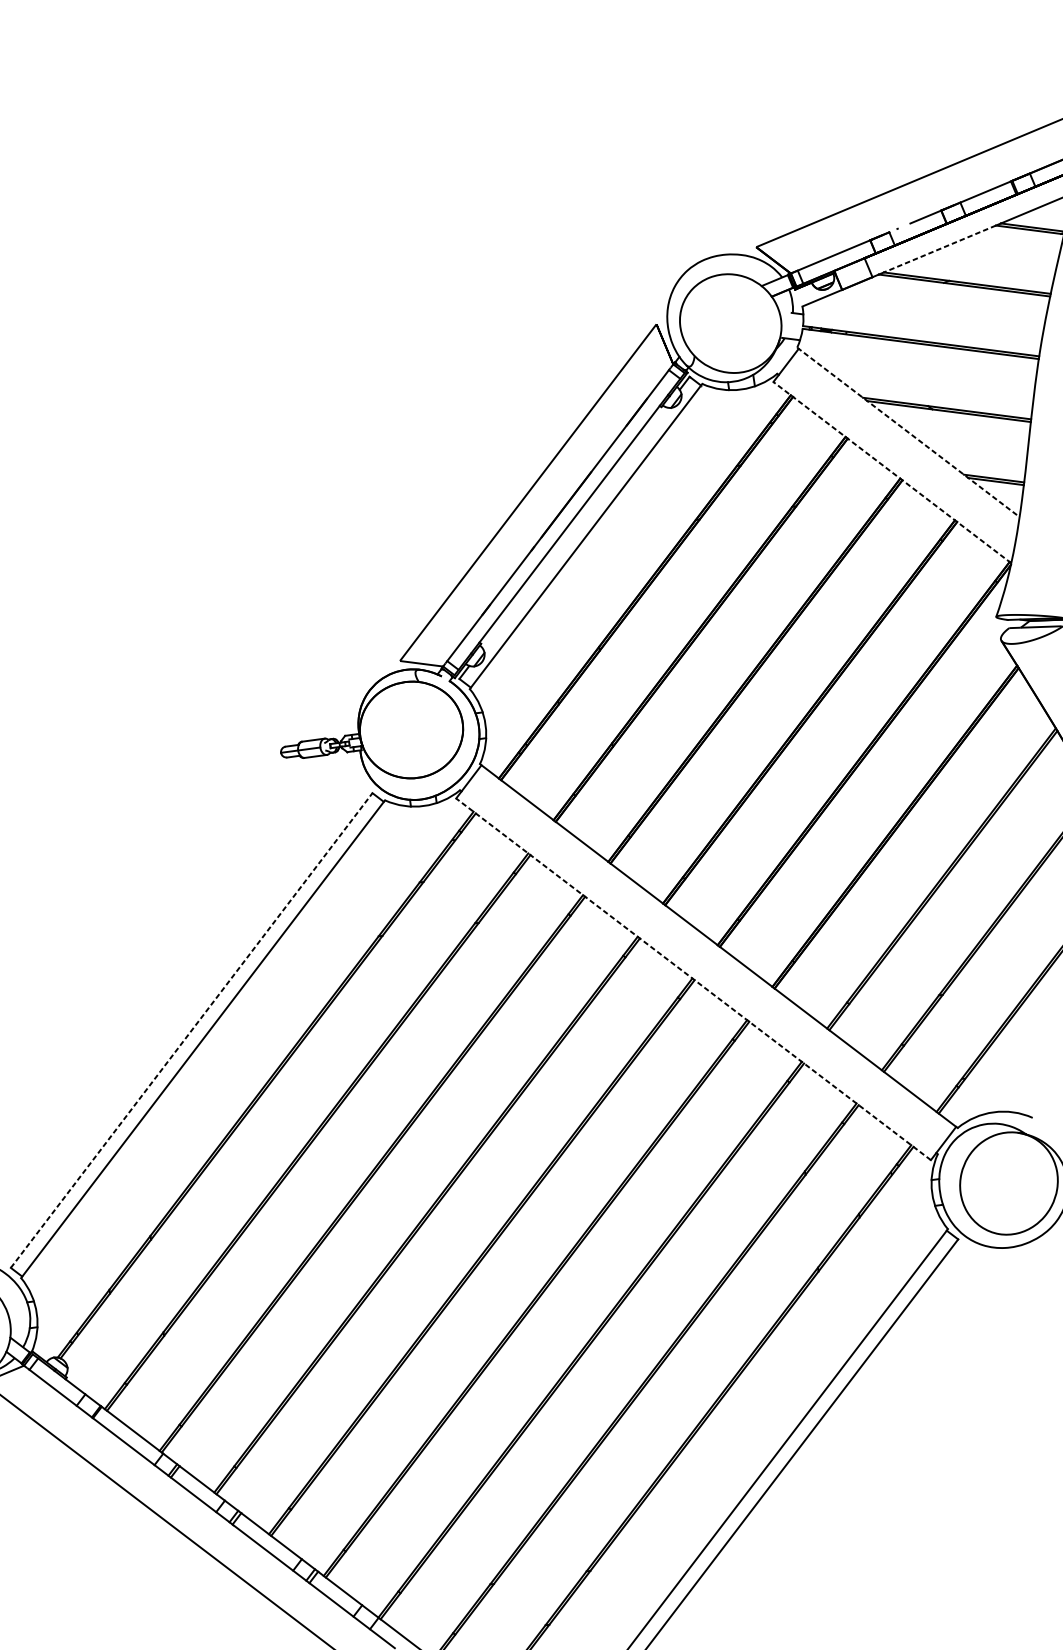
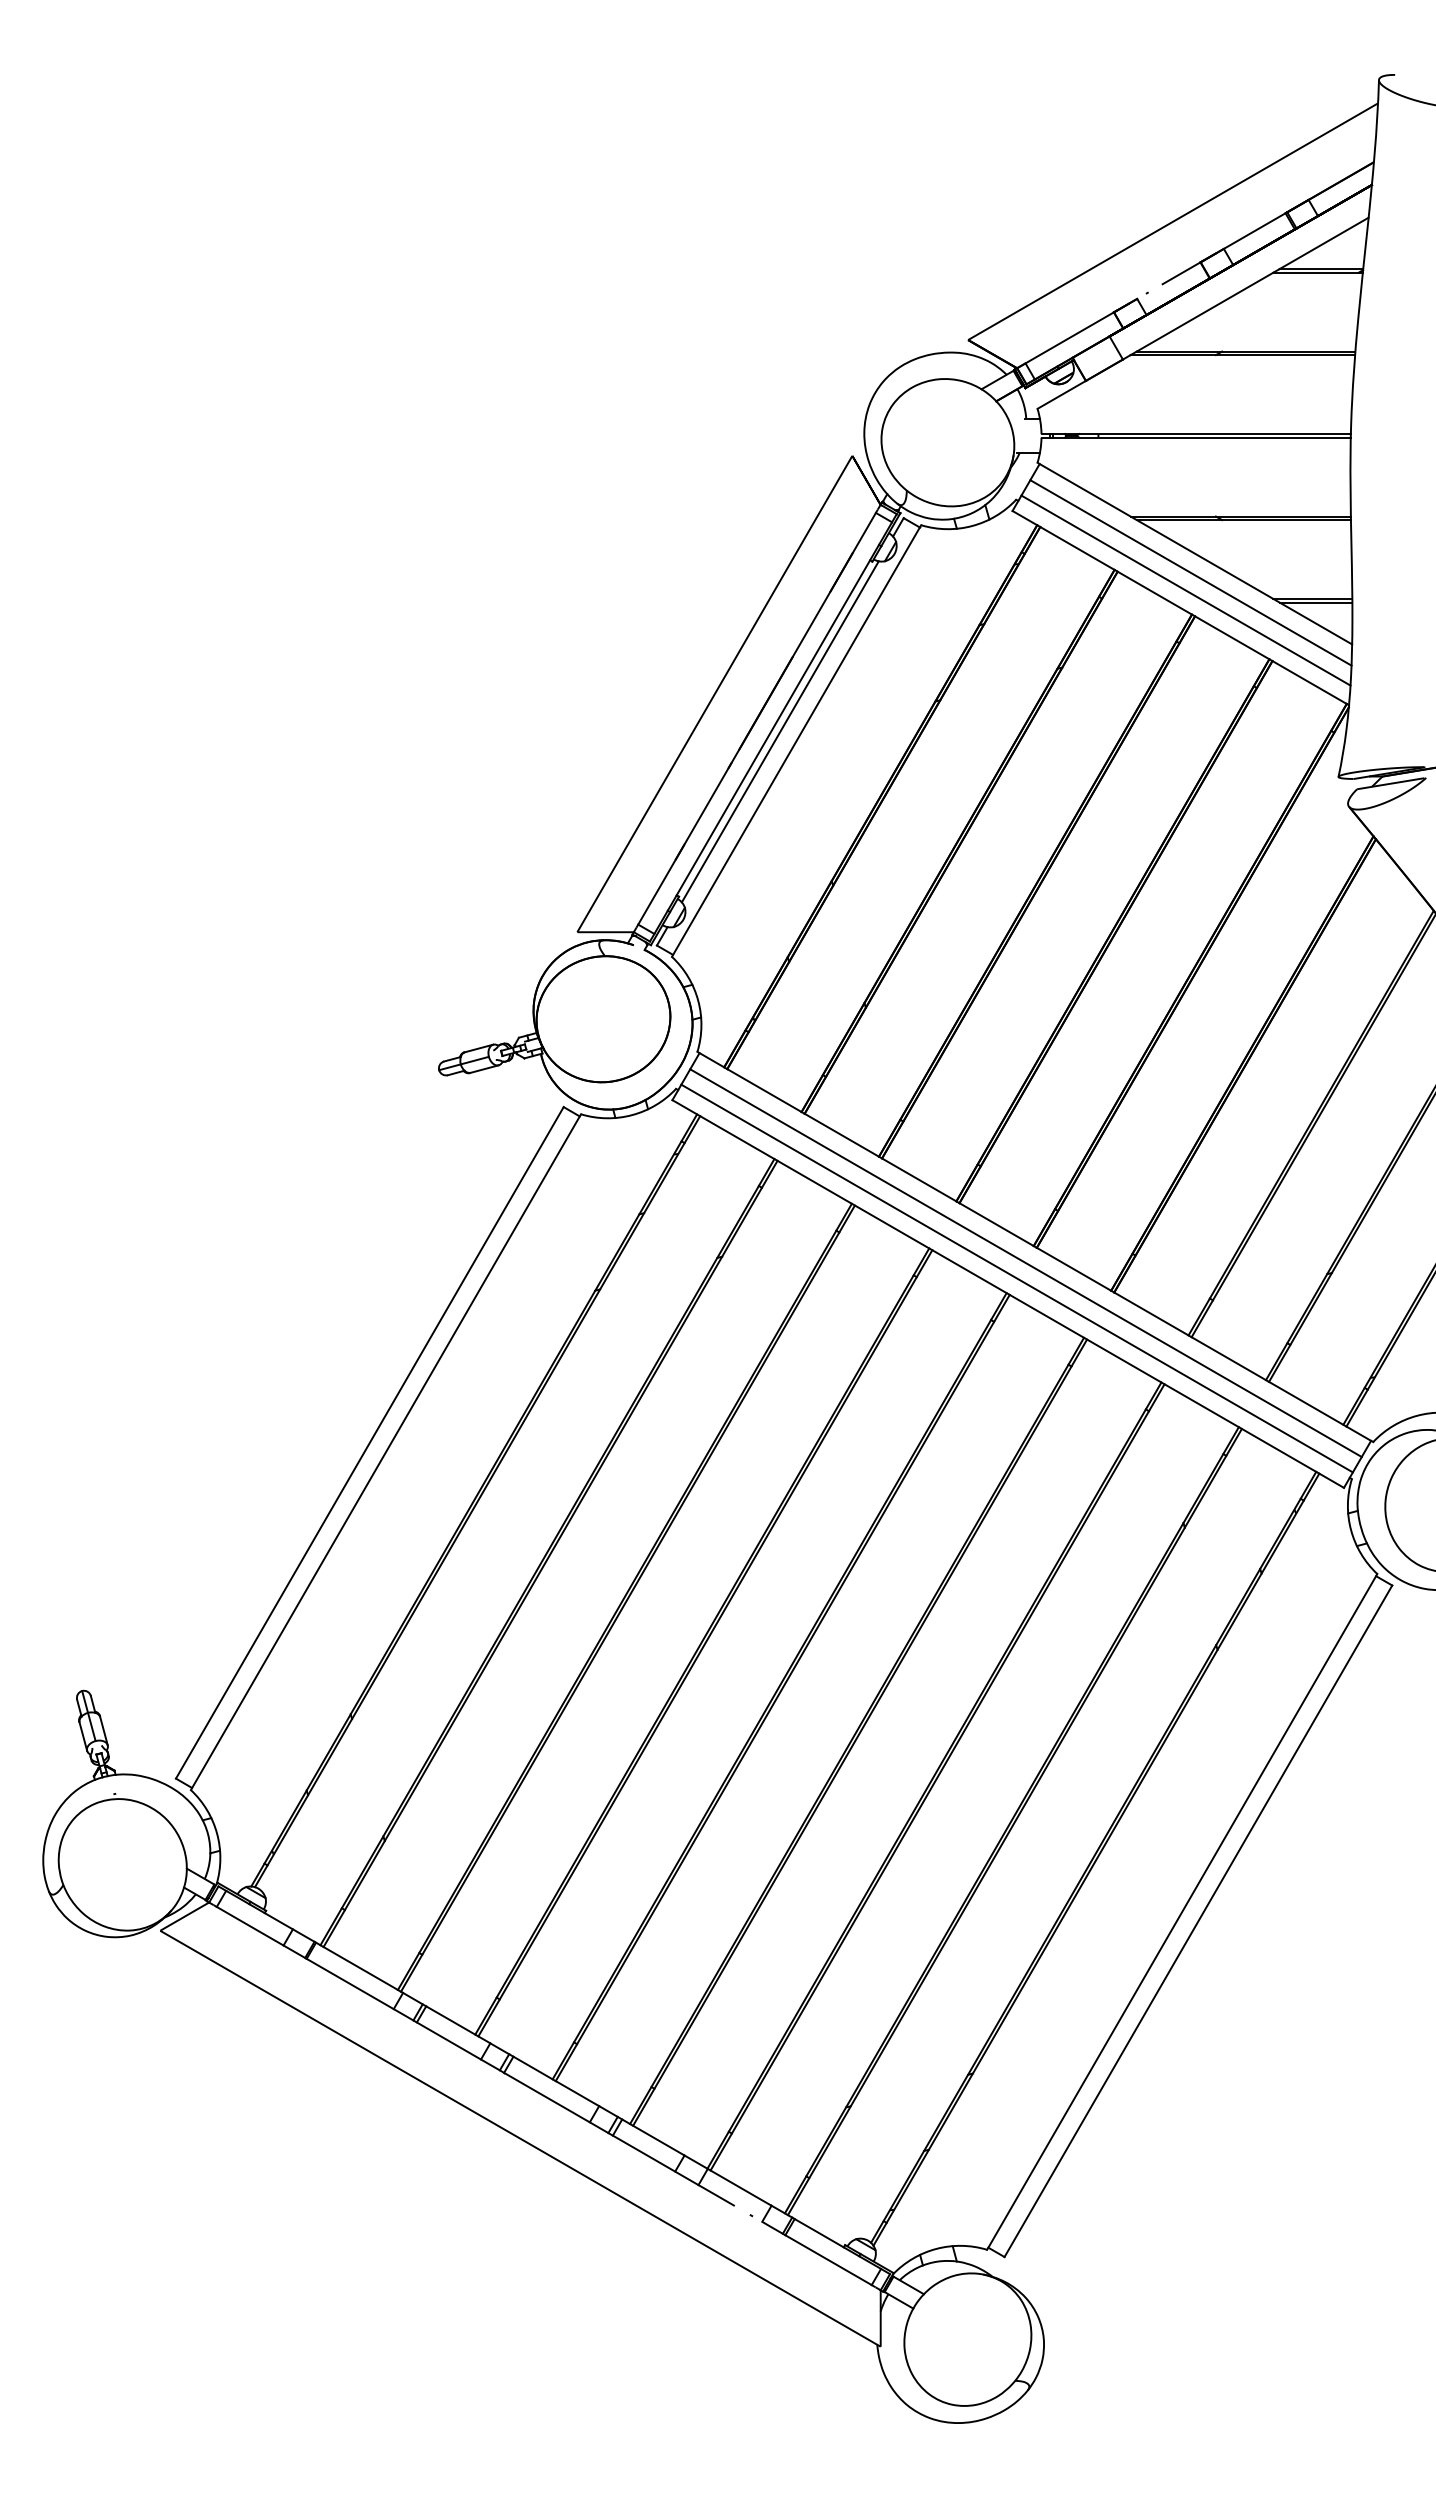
line: (940, 249) -> (1205, 312), dashed -> solid
line: (908, 432) -> (1194, 553), dashed -> solid
line: (903, 446) -> (1190, 572), added
line: (897, 459) -> (1185, 590), added
line: (892, 472) -> (1180, 607), dashed -> solid
line: (573, 527) -> (779, 731), added
line: (709, 957) -> (1025, 1263), added
line: (701, 968) -> (1016, 1278), added
line: (693, 979) -> (1008, 1294), dashed -> solid
line: (191, 1030) -> (369, 1442), dashed -> solid

